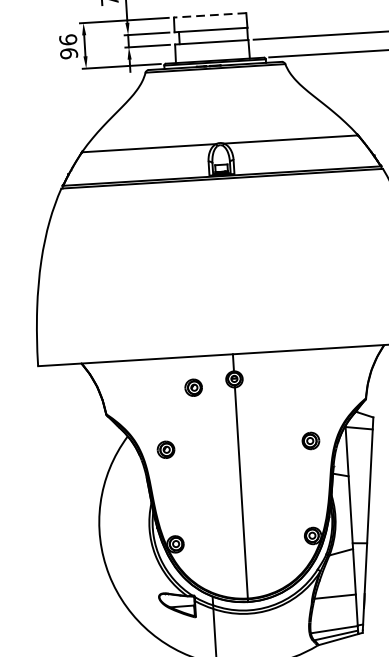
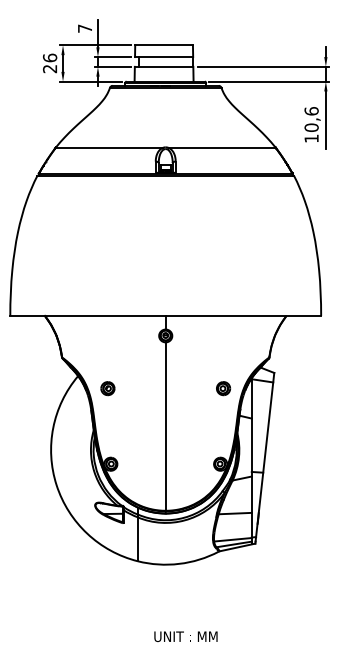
line: (210, 15) -> (164, 45), dashed -> solid
text: (69, 53) -> (50, 68), 96 -> 26
part: (193, 387) -> (132, 340), removed

